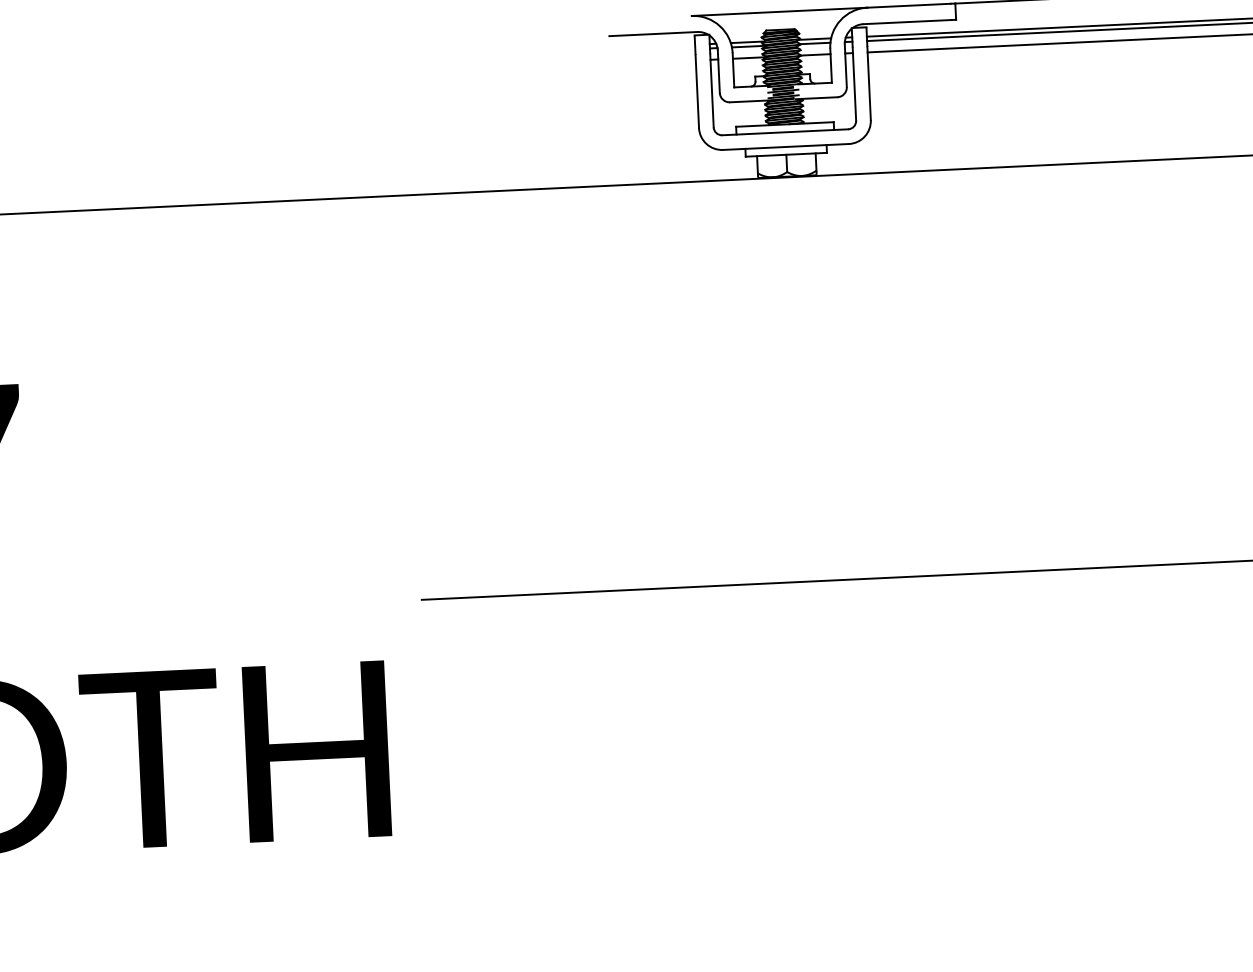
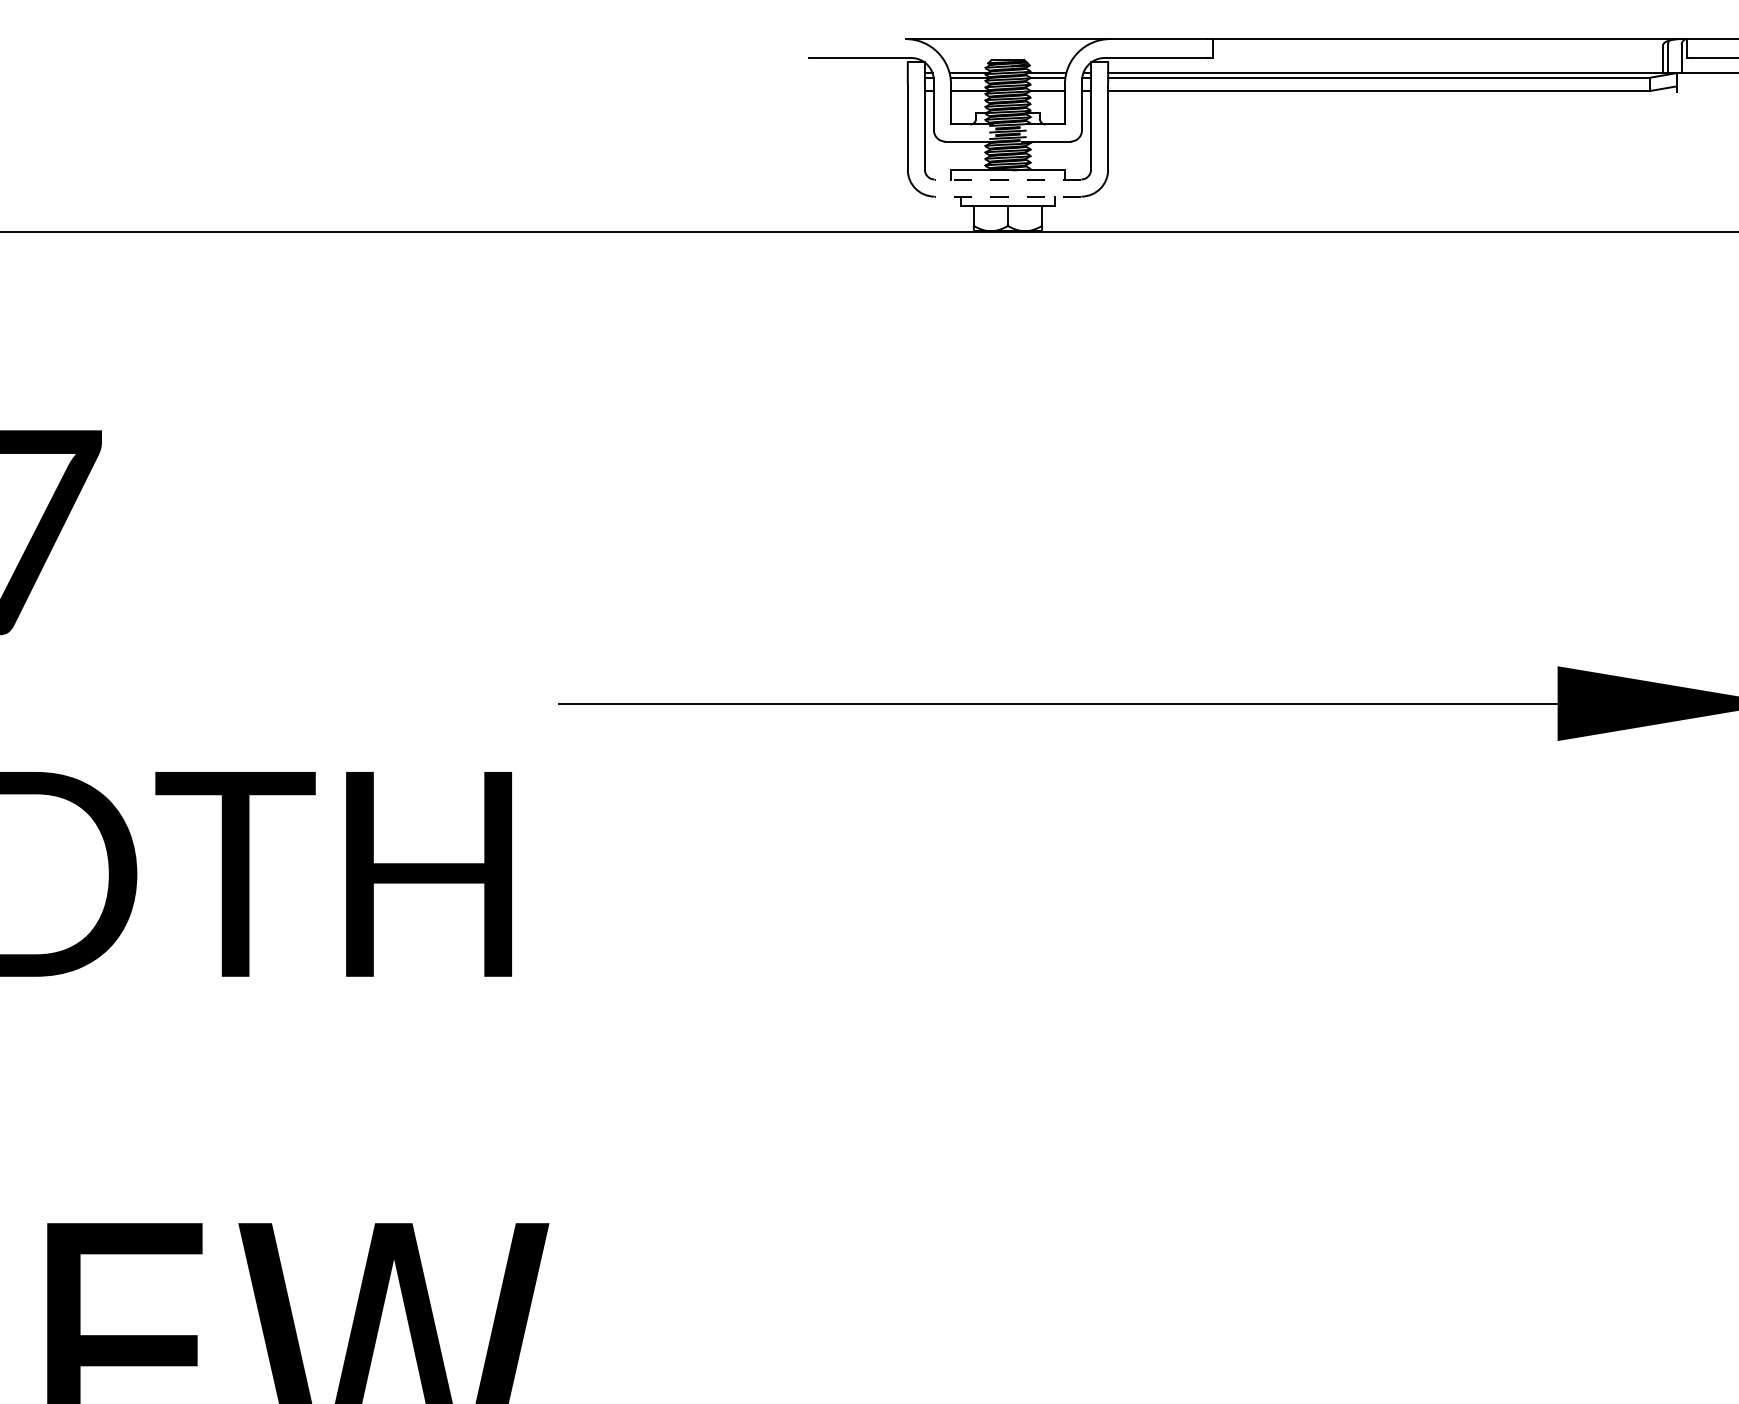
line: (784, 132) -> (1007, 179), solid -> dashed
line: (785, 146) -> (1007, 196), solid -> dashed

